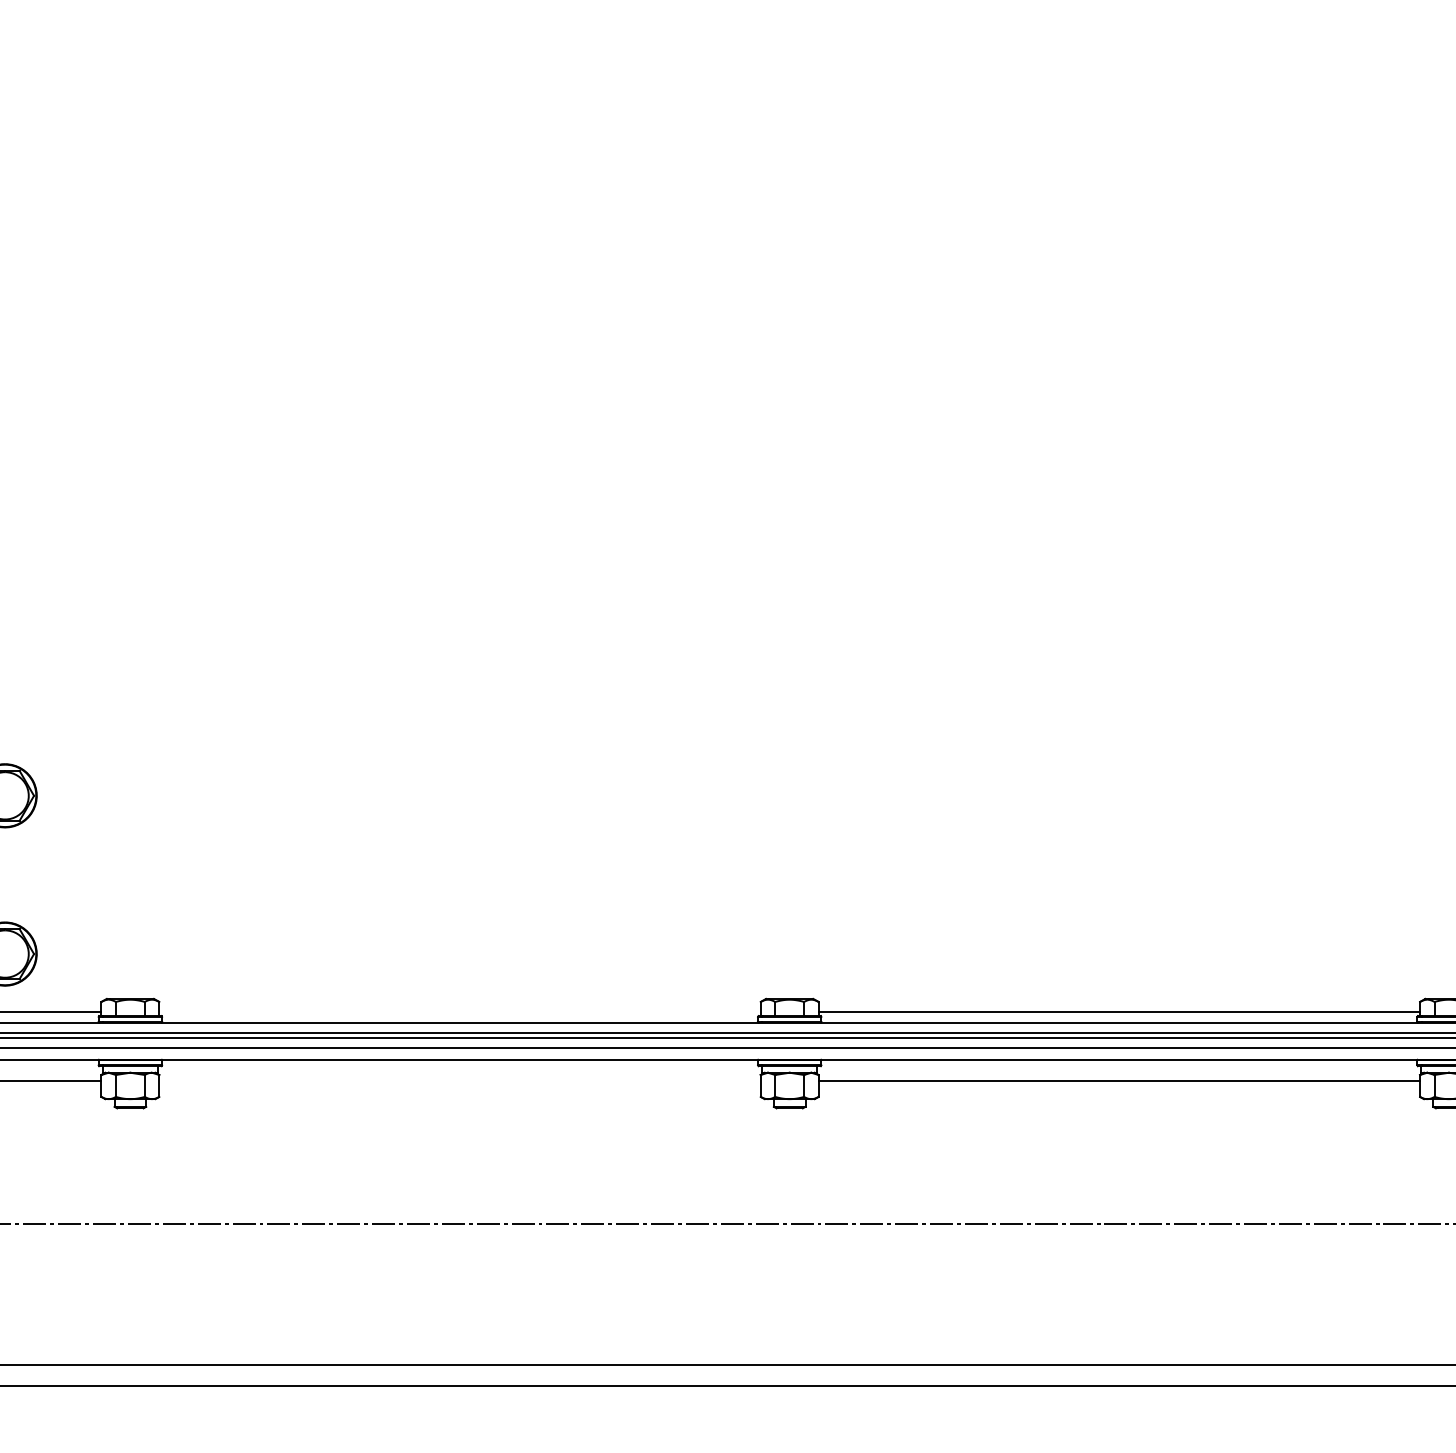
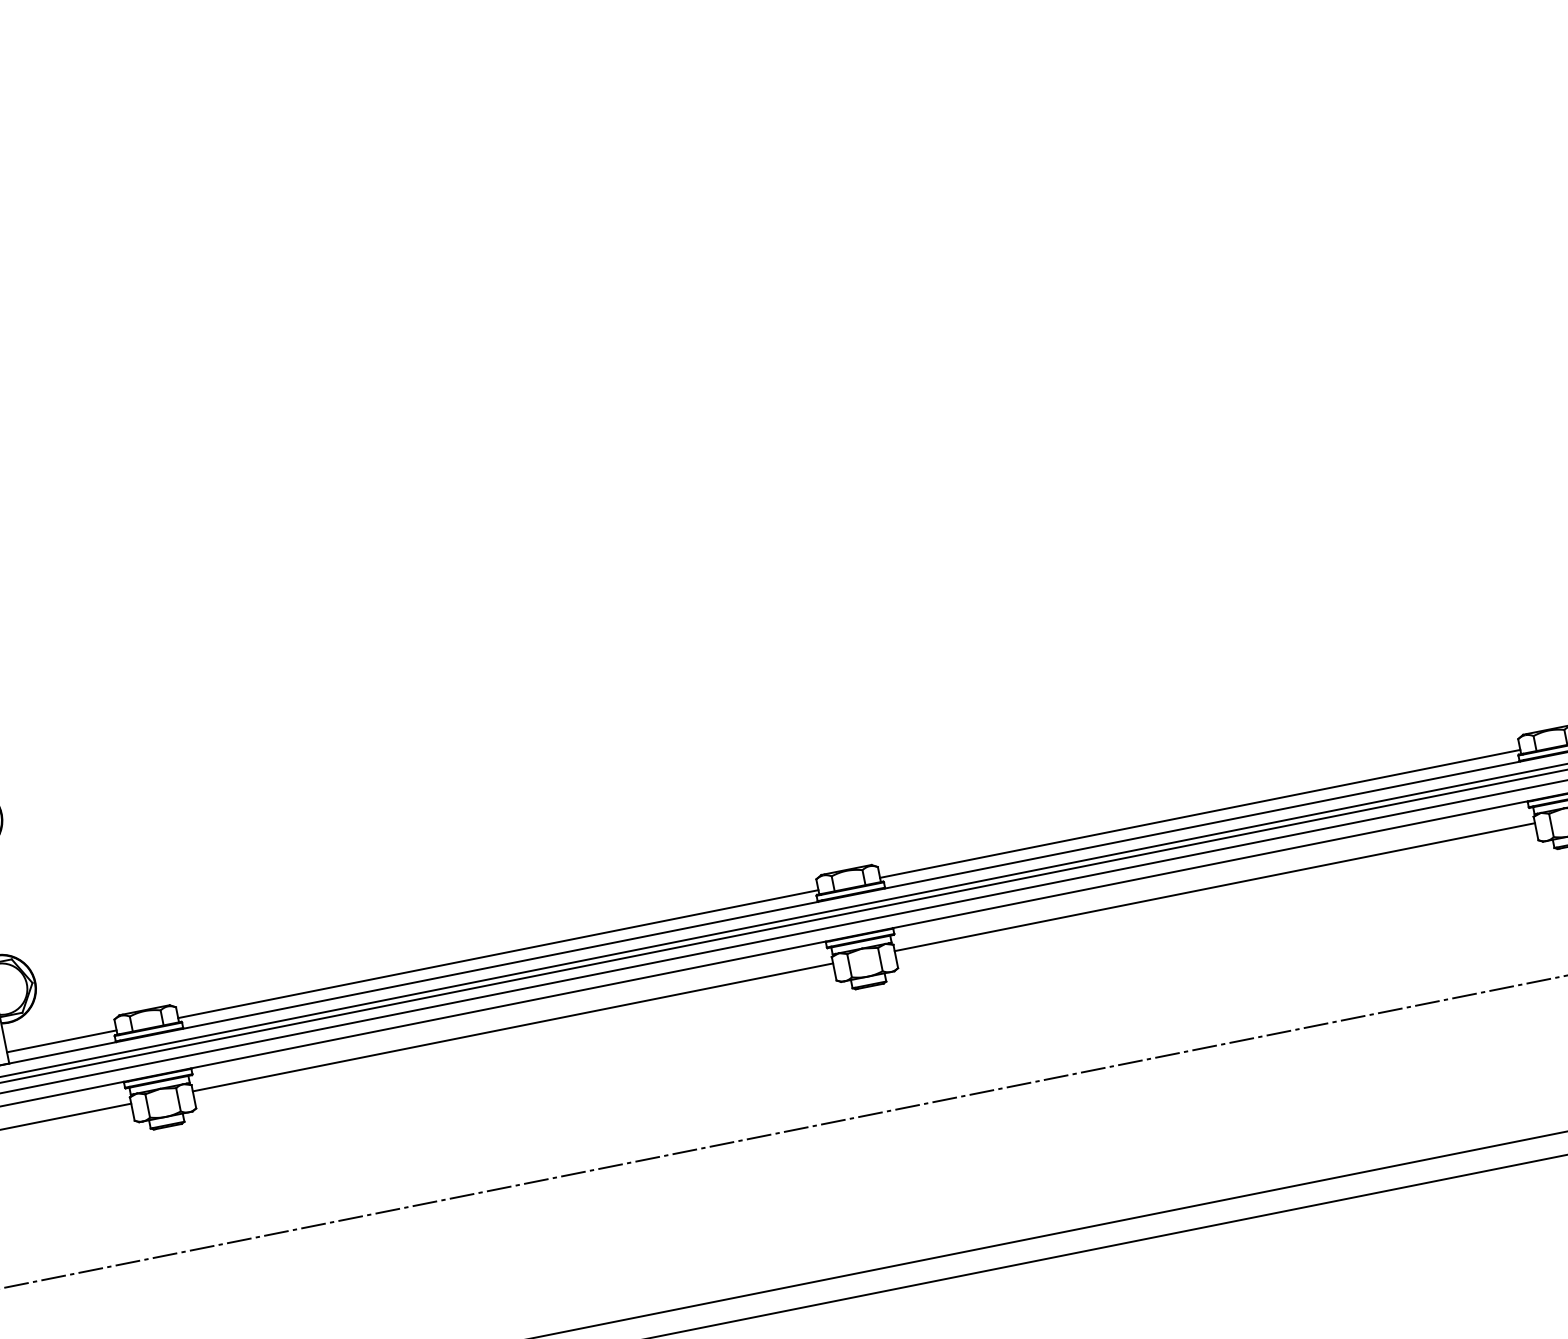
line: (459, 1012) -> (497, 954), added
line: (459, 1080) -> (512, 1027), added

